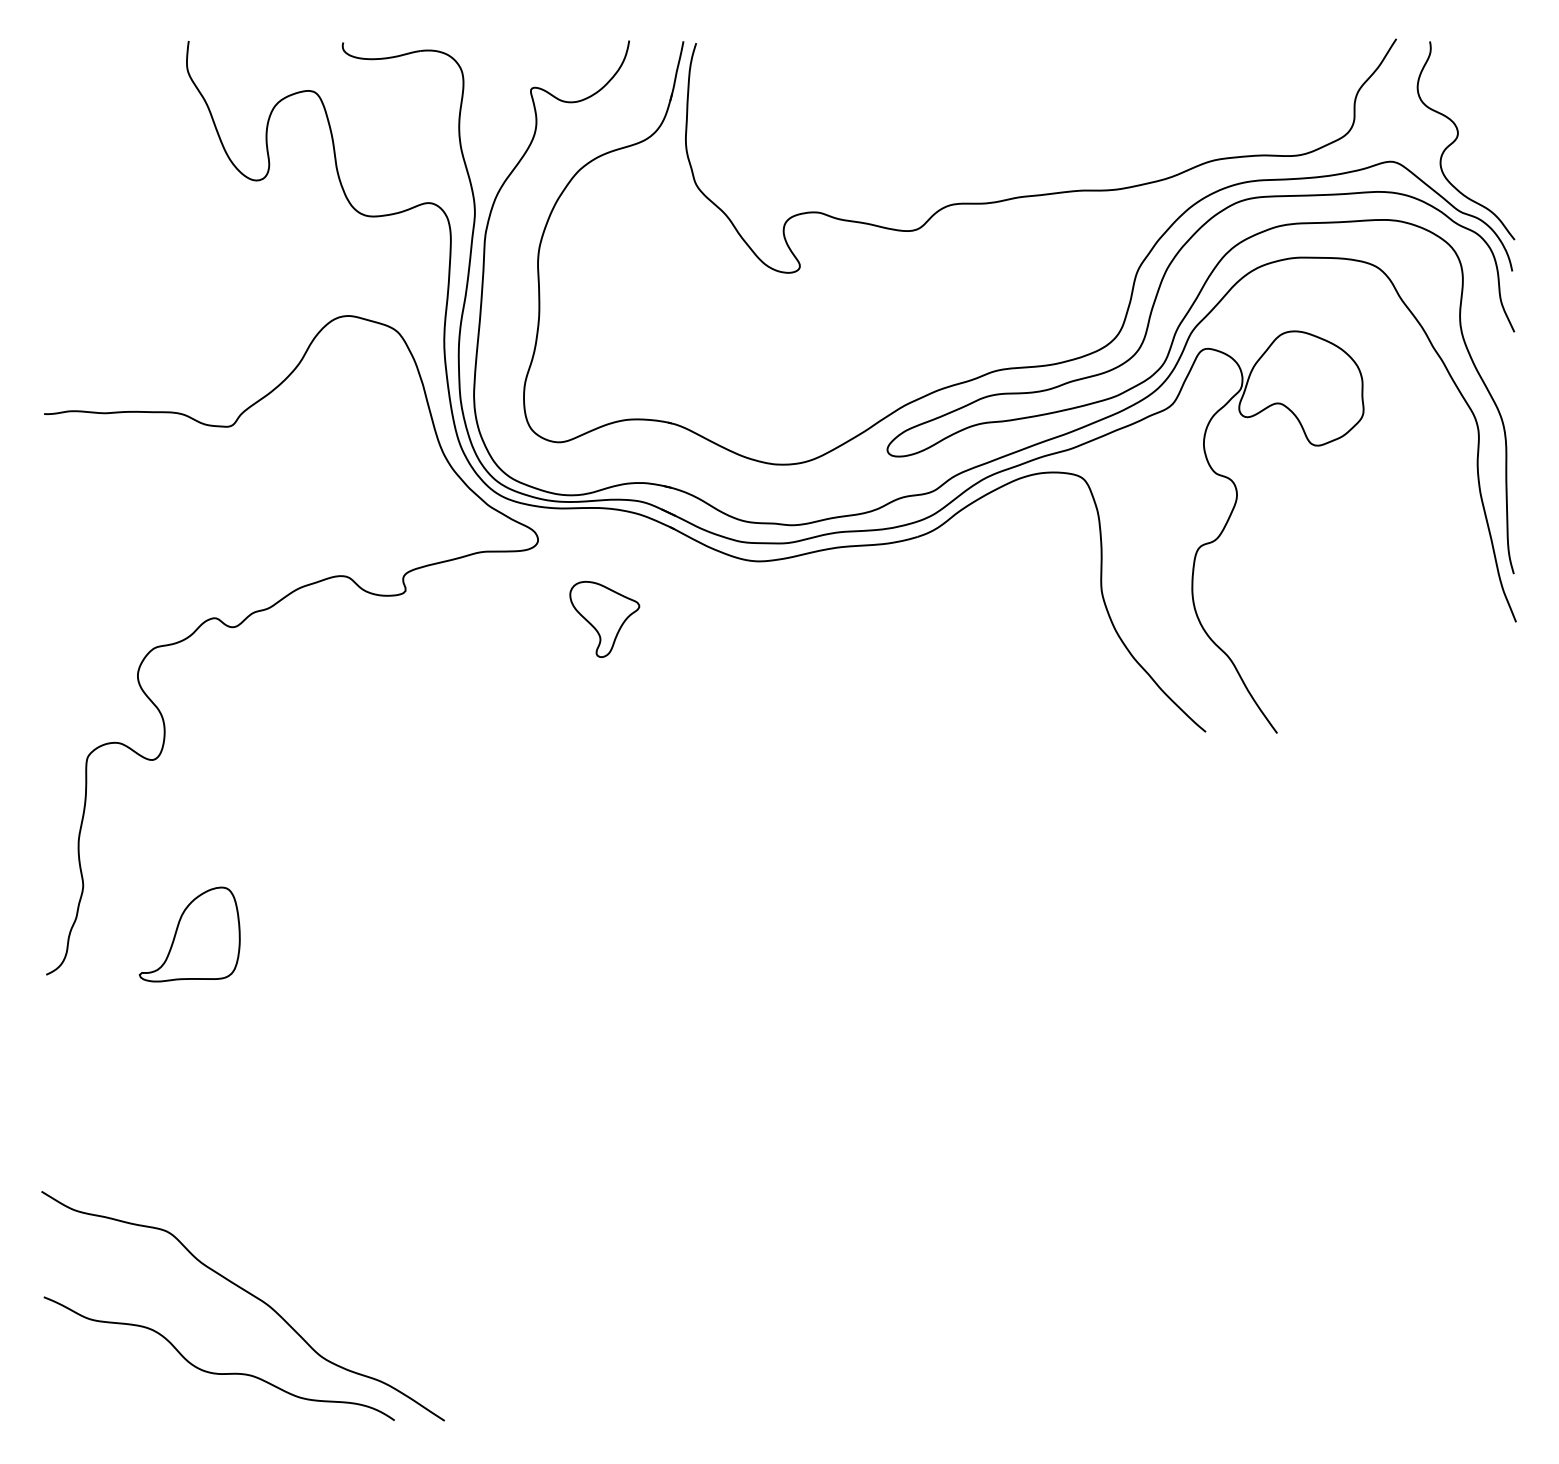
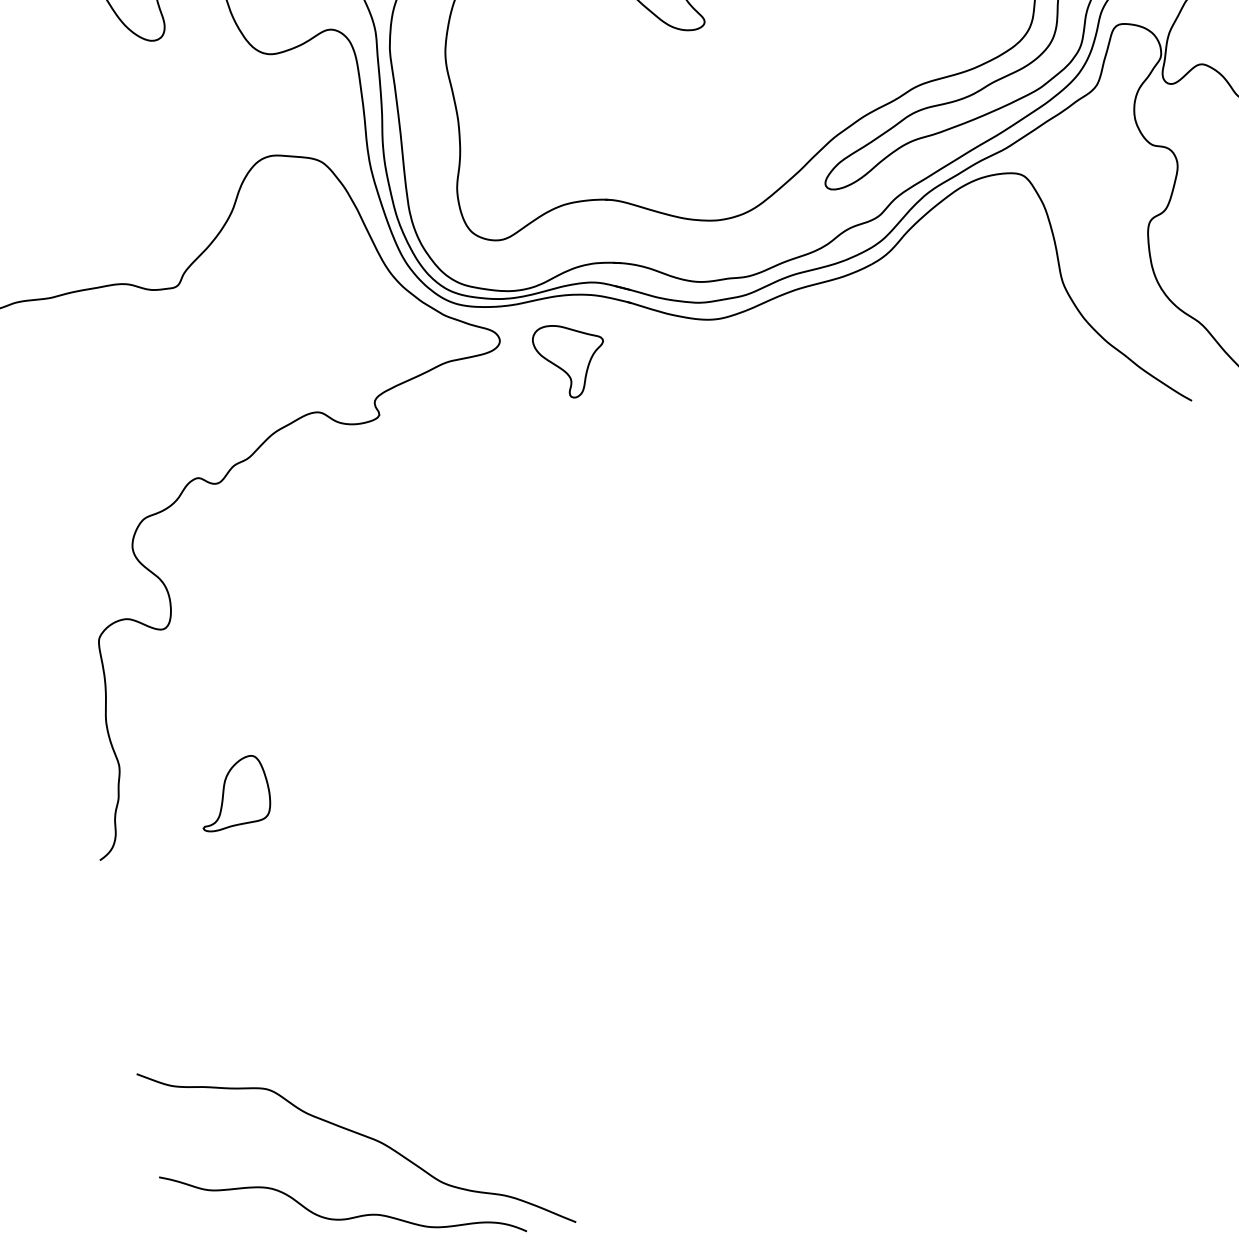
part: (604, 618) -> (571, 358), moved
part: (189, 933) -> (232, 792), size x0.71

